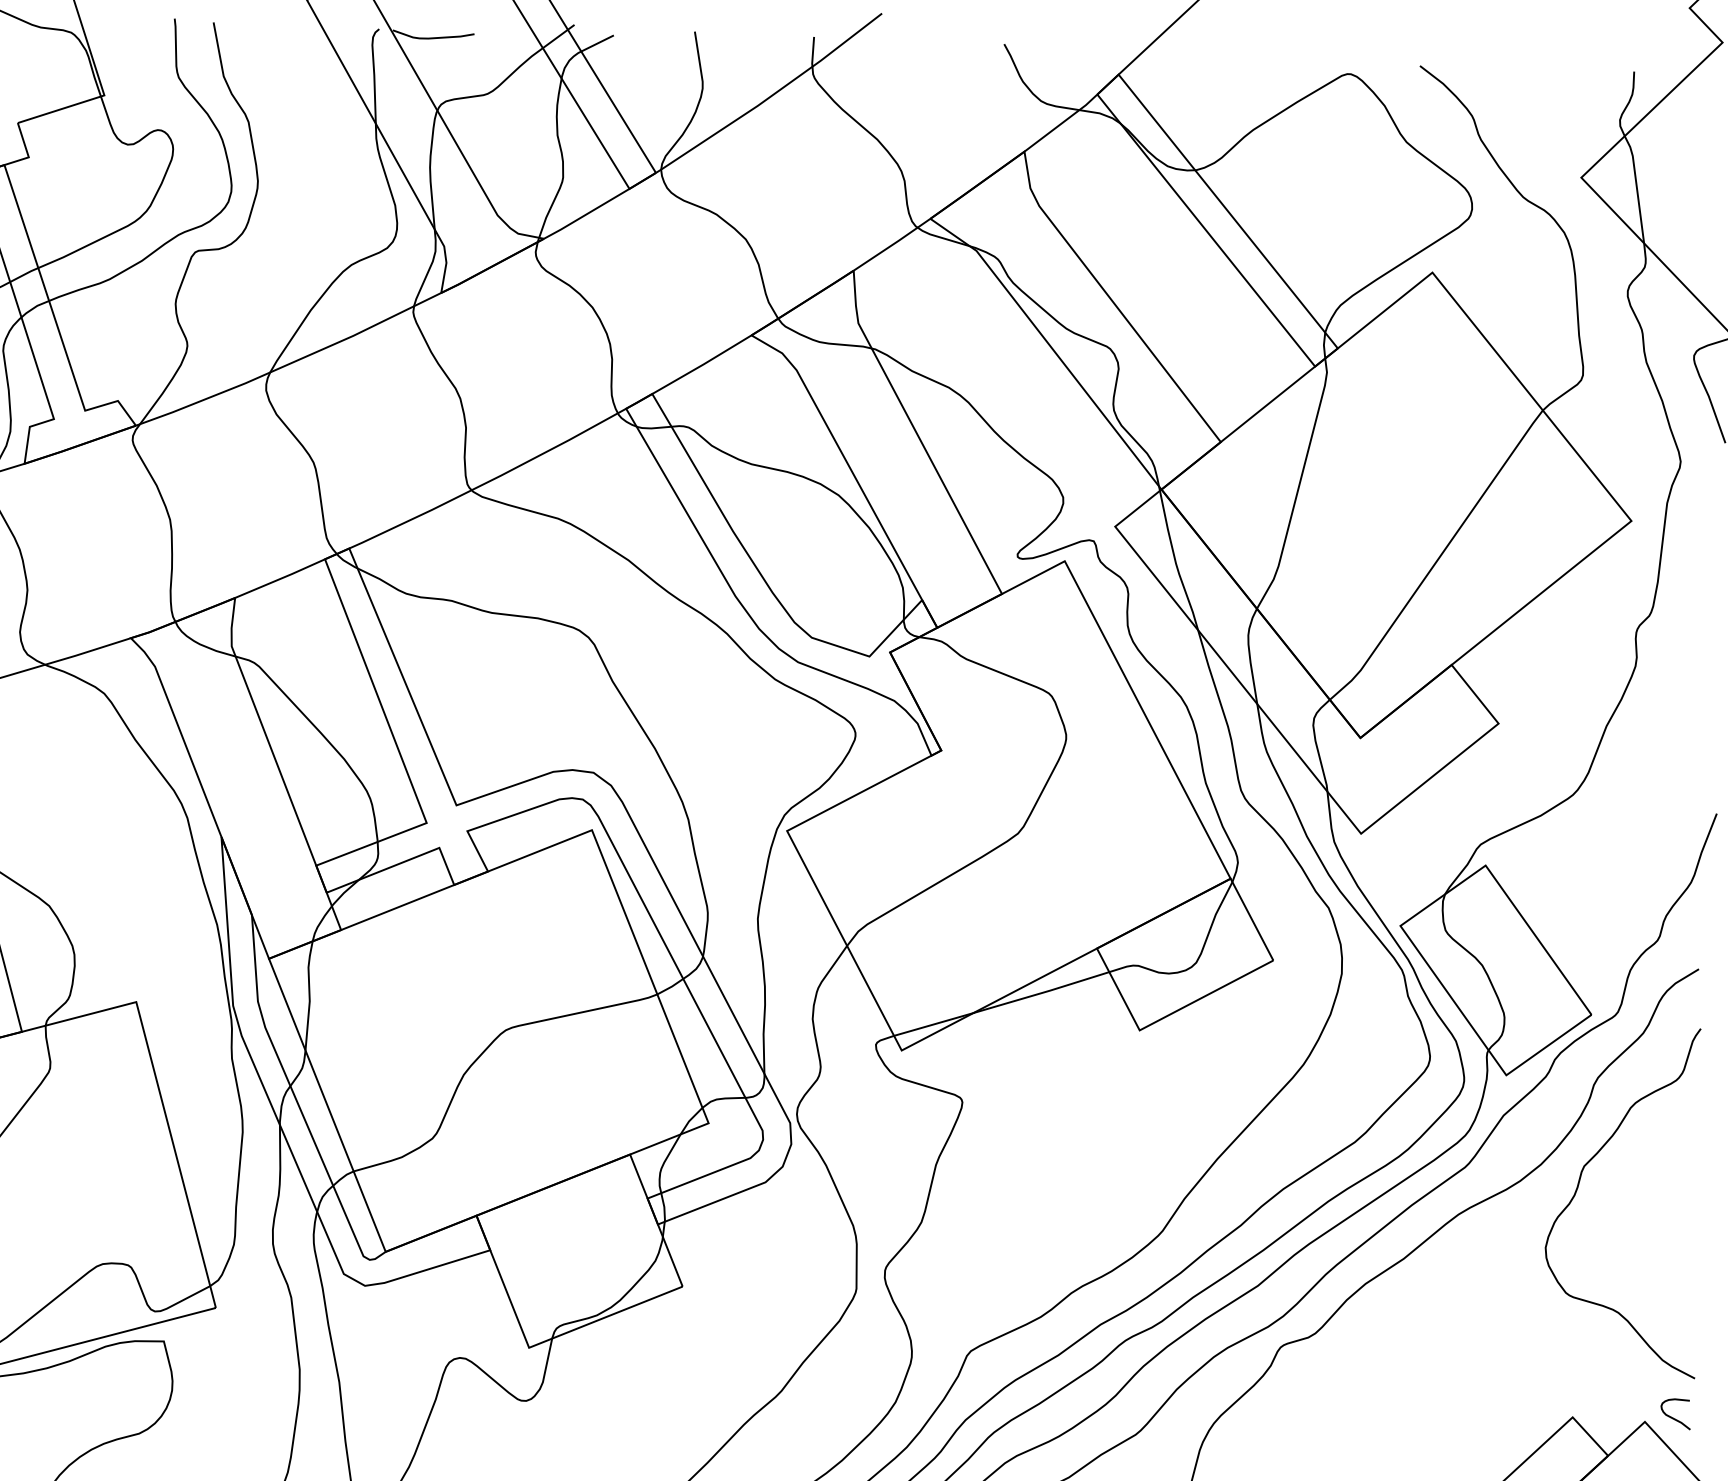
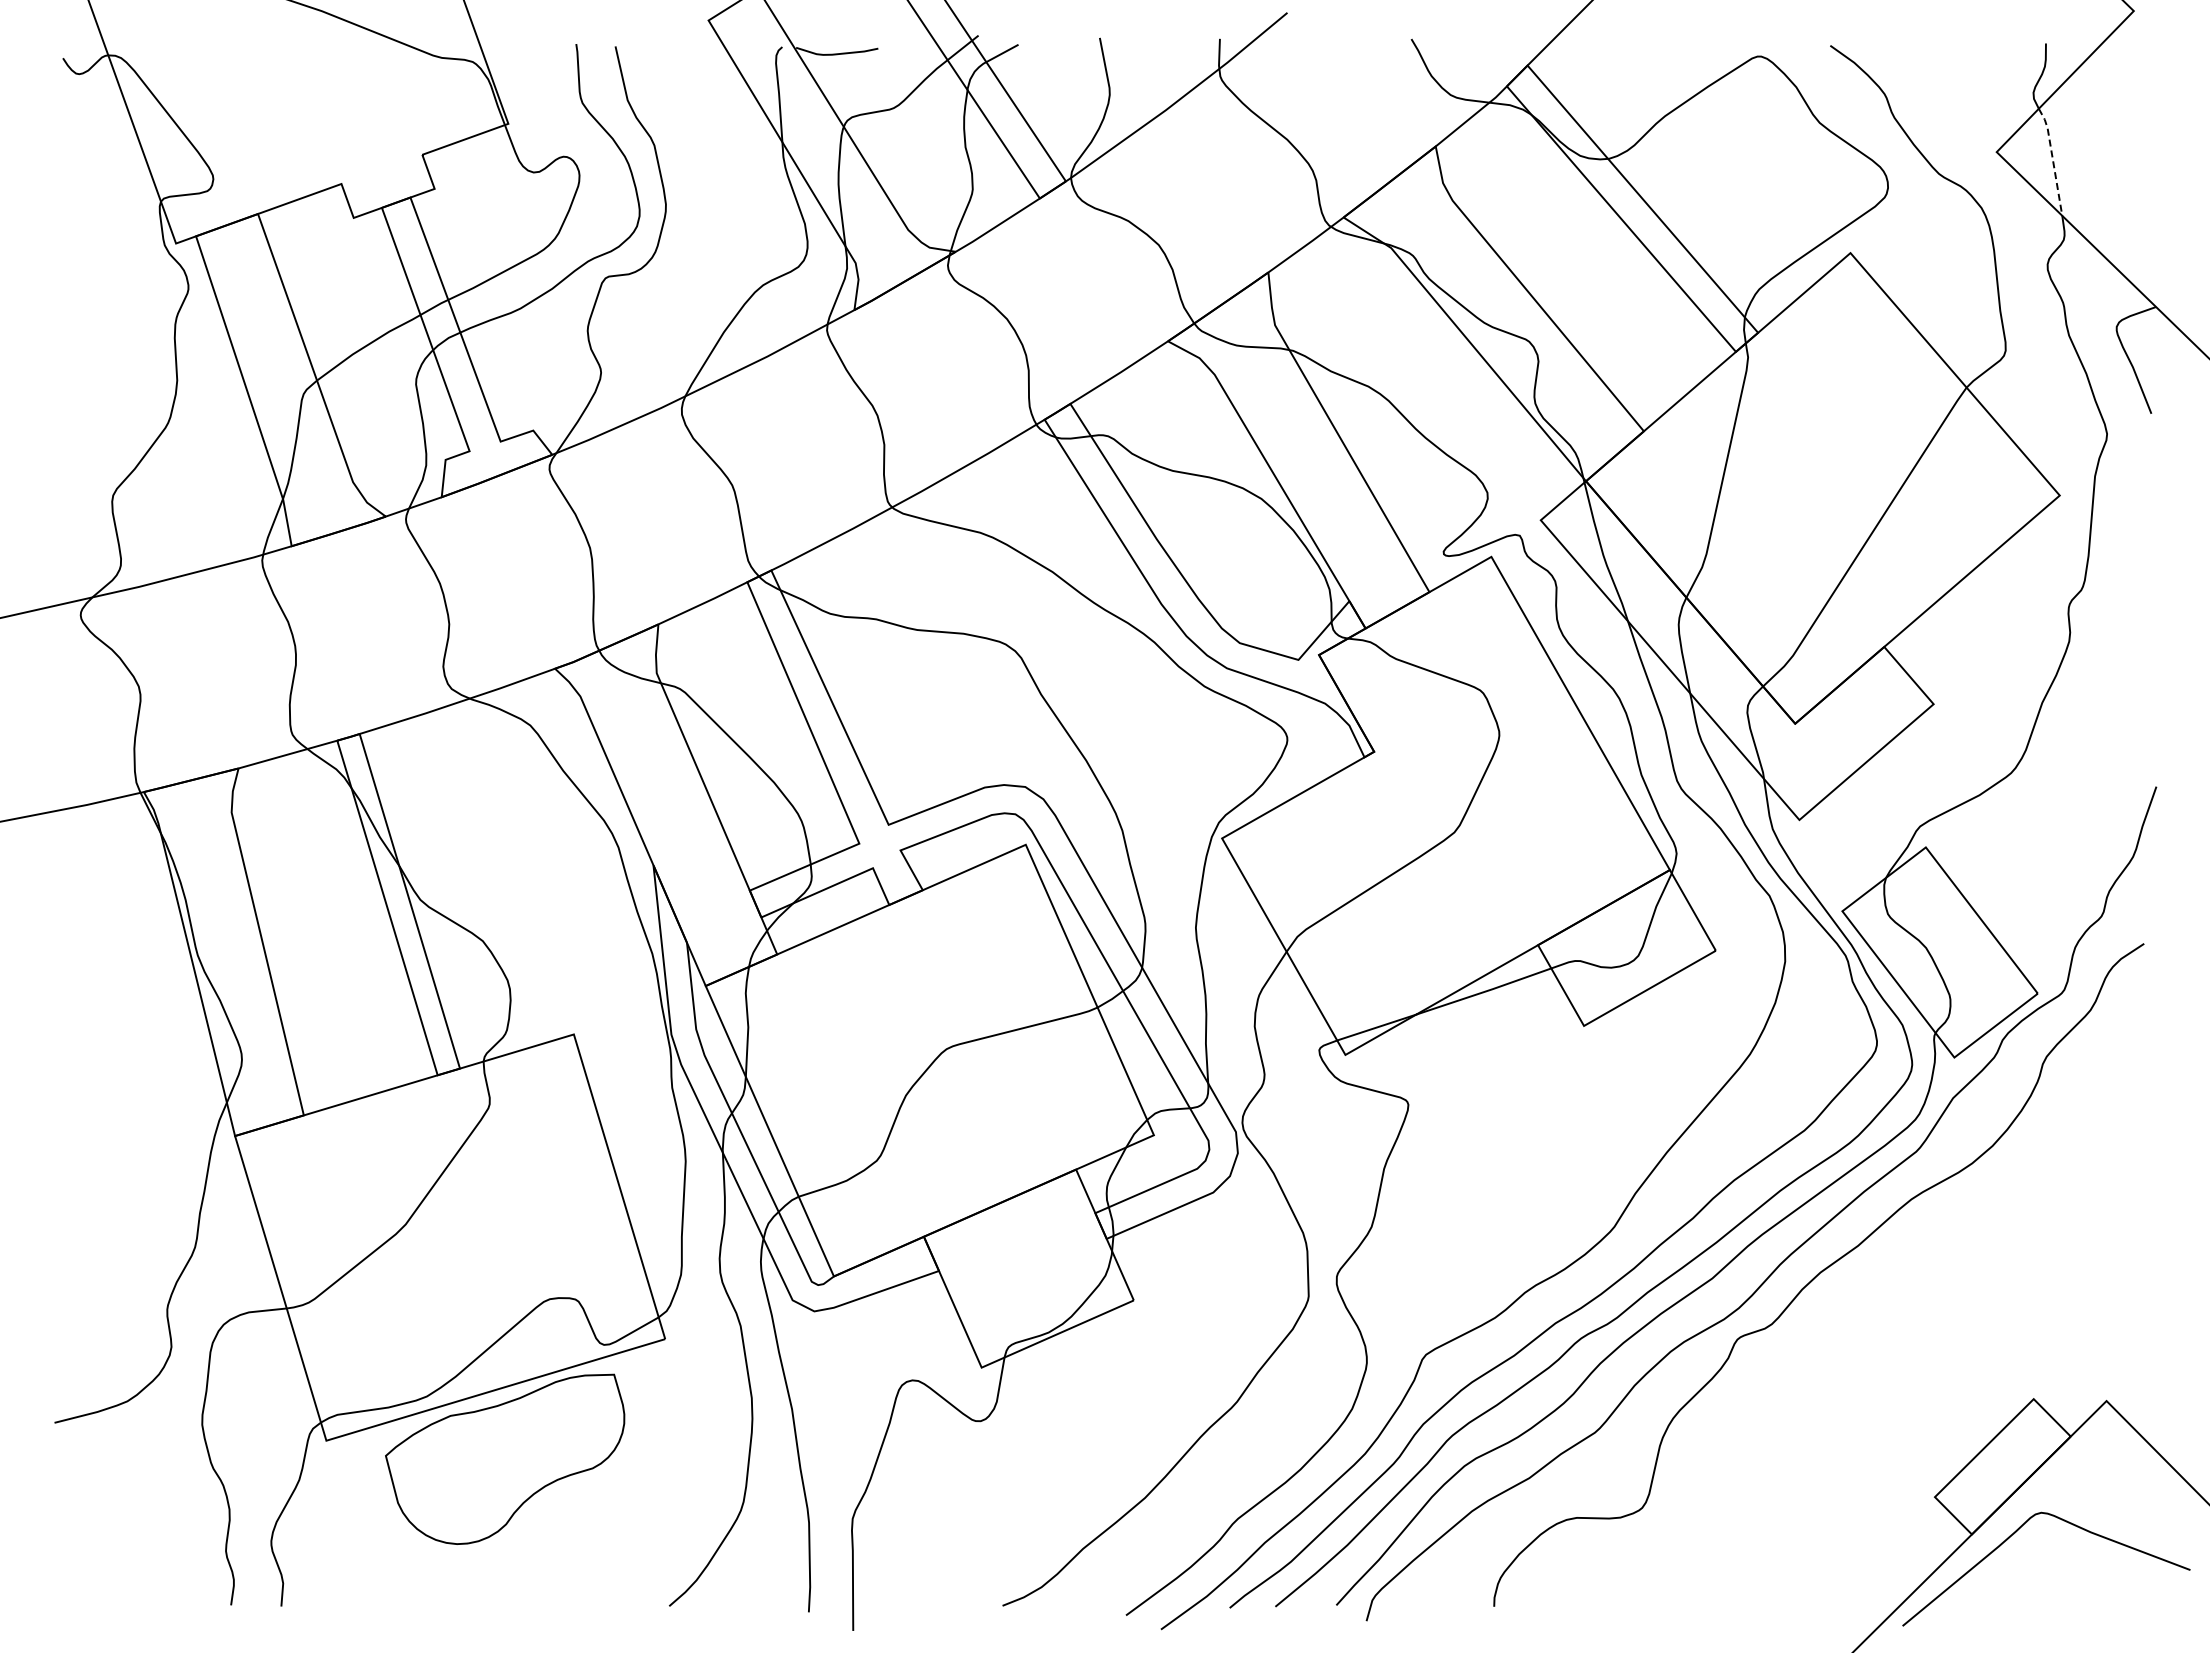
line: (1636, 187) -> (2052, 159), solid -> dashed
curve: (1578, 1187) -> (2031, 1167), removed
curve: (1673, 1417) -> (2135, 1395), removed

